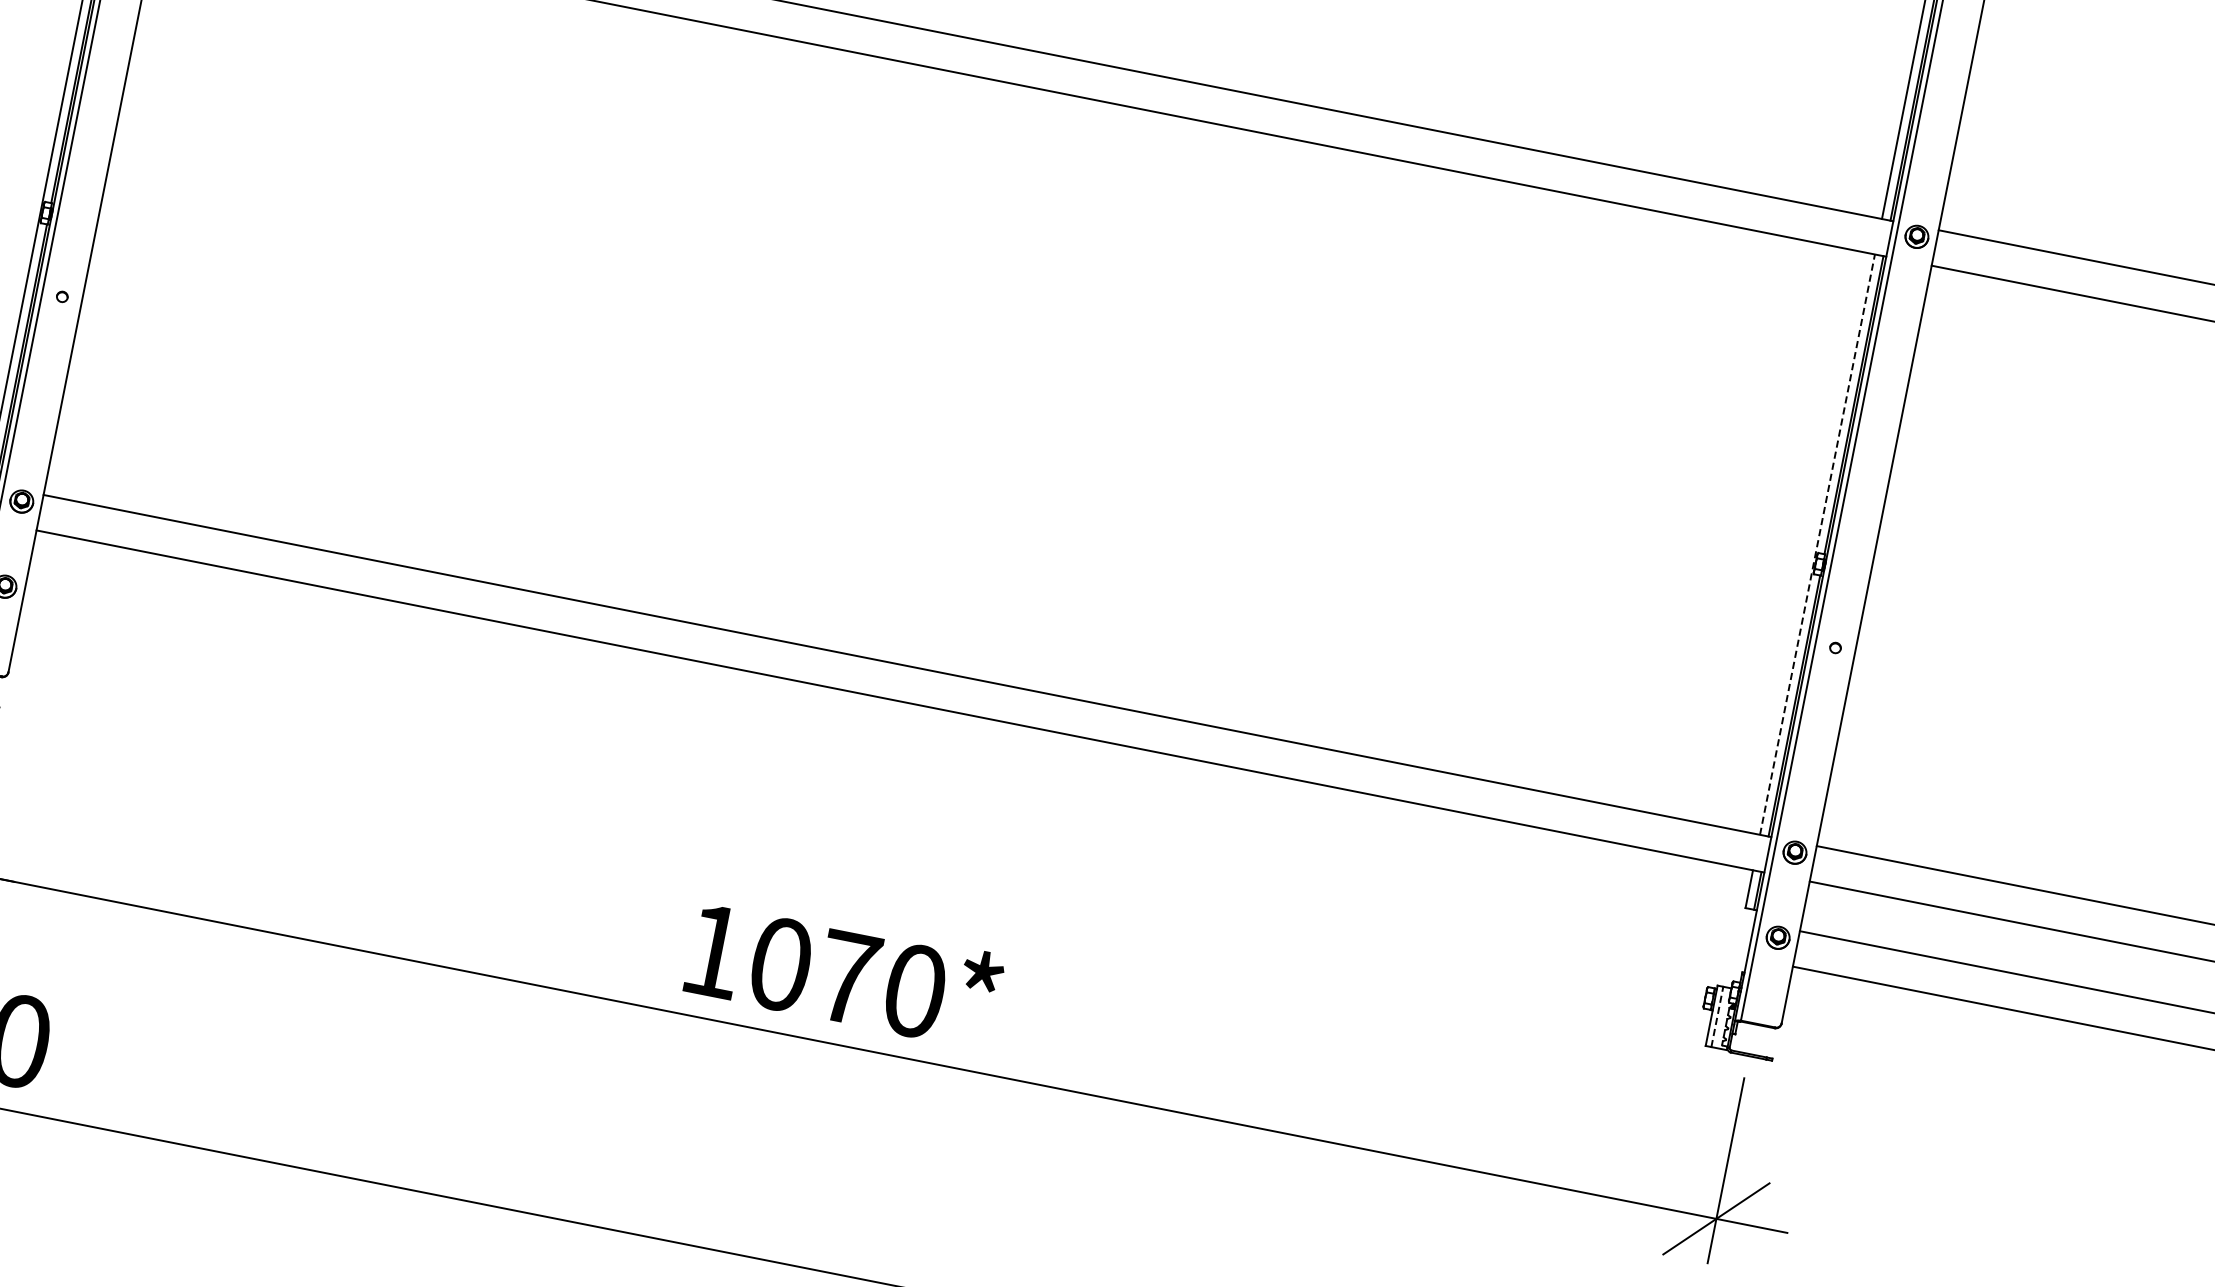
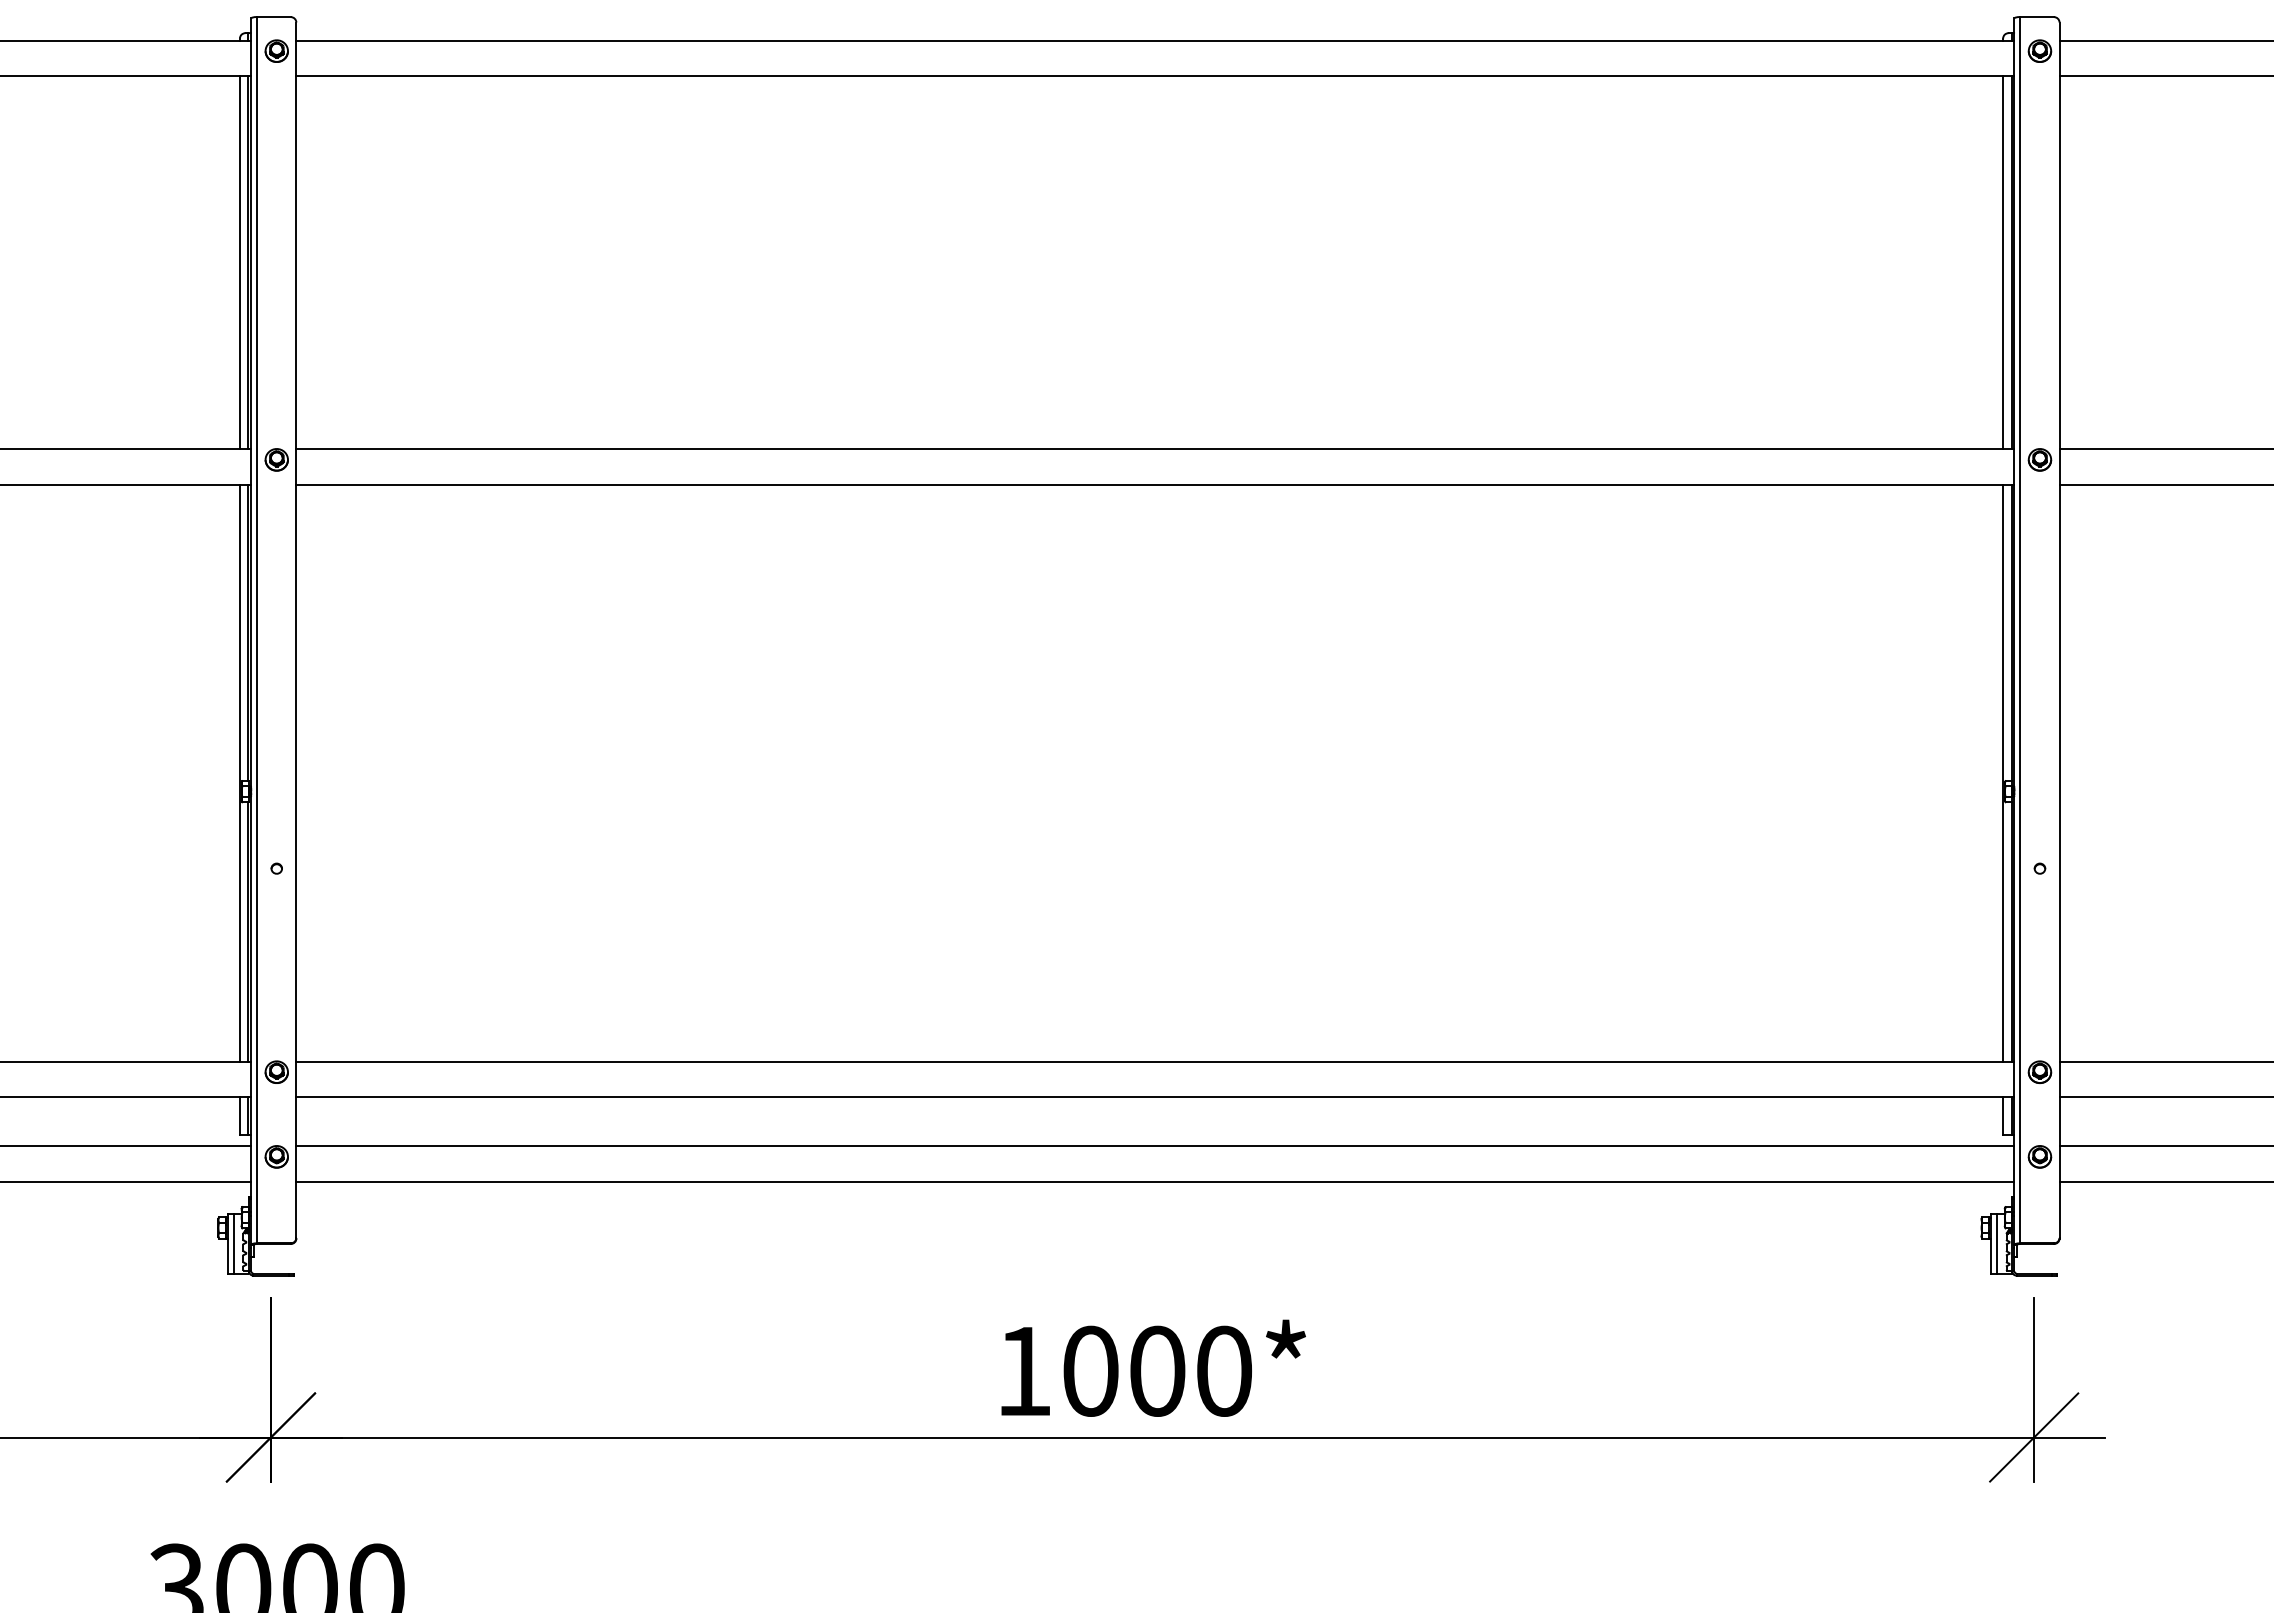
line: (1817, 545) -> (2003, 773), dashed -> solid
line: (890, 751) -> (1155, 1146), added
line: (883, 786) -> (1155, 1181), added
text: (848, 976) -> (1157, 1370), 1070* -> 1000*
line: (1716, 1017) -> (1996, 1244), dashed -> solid

